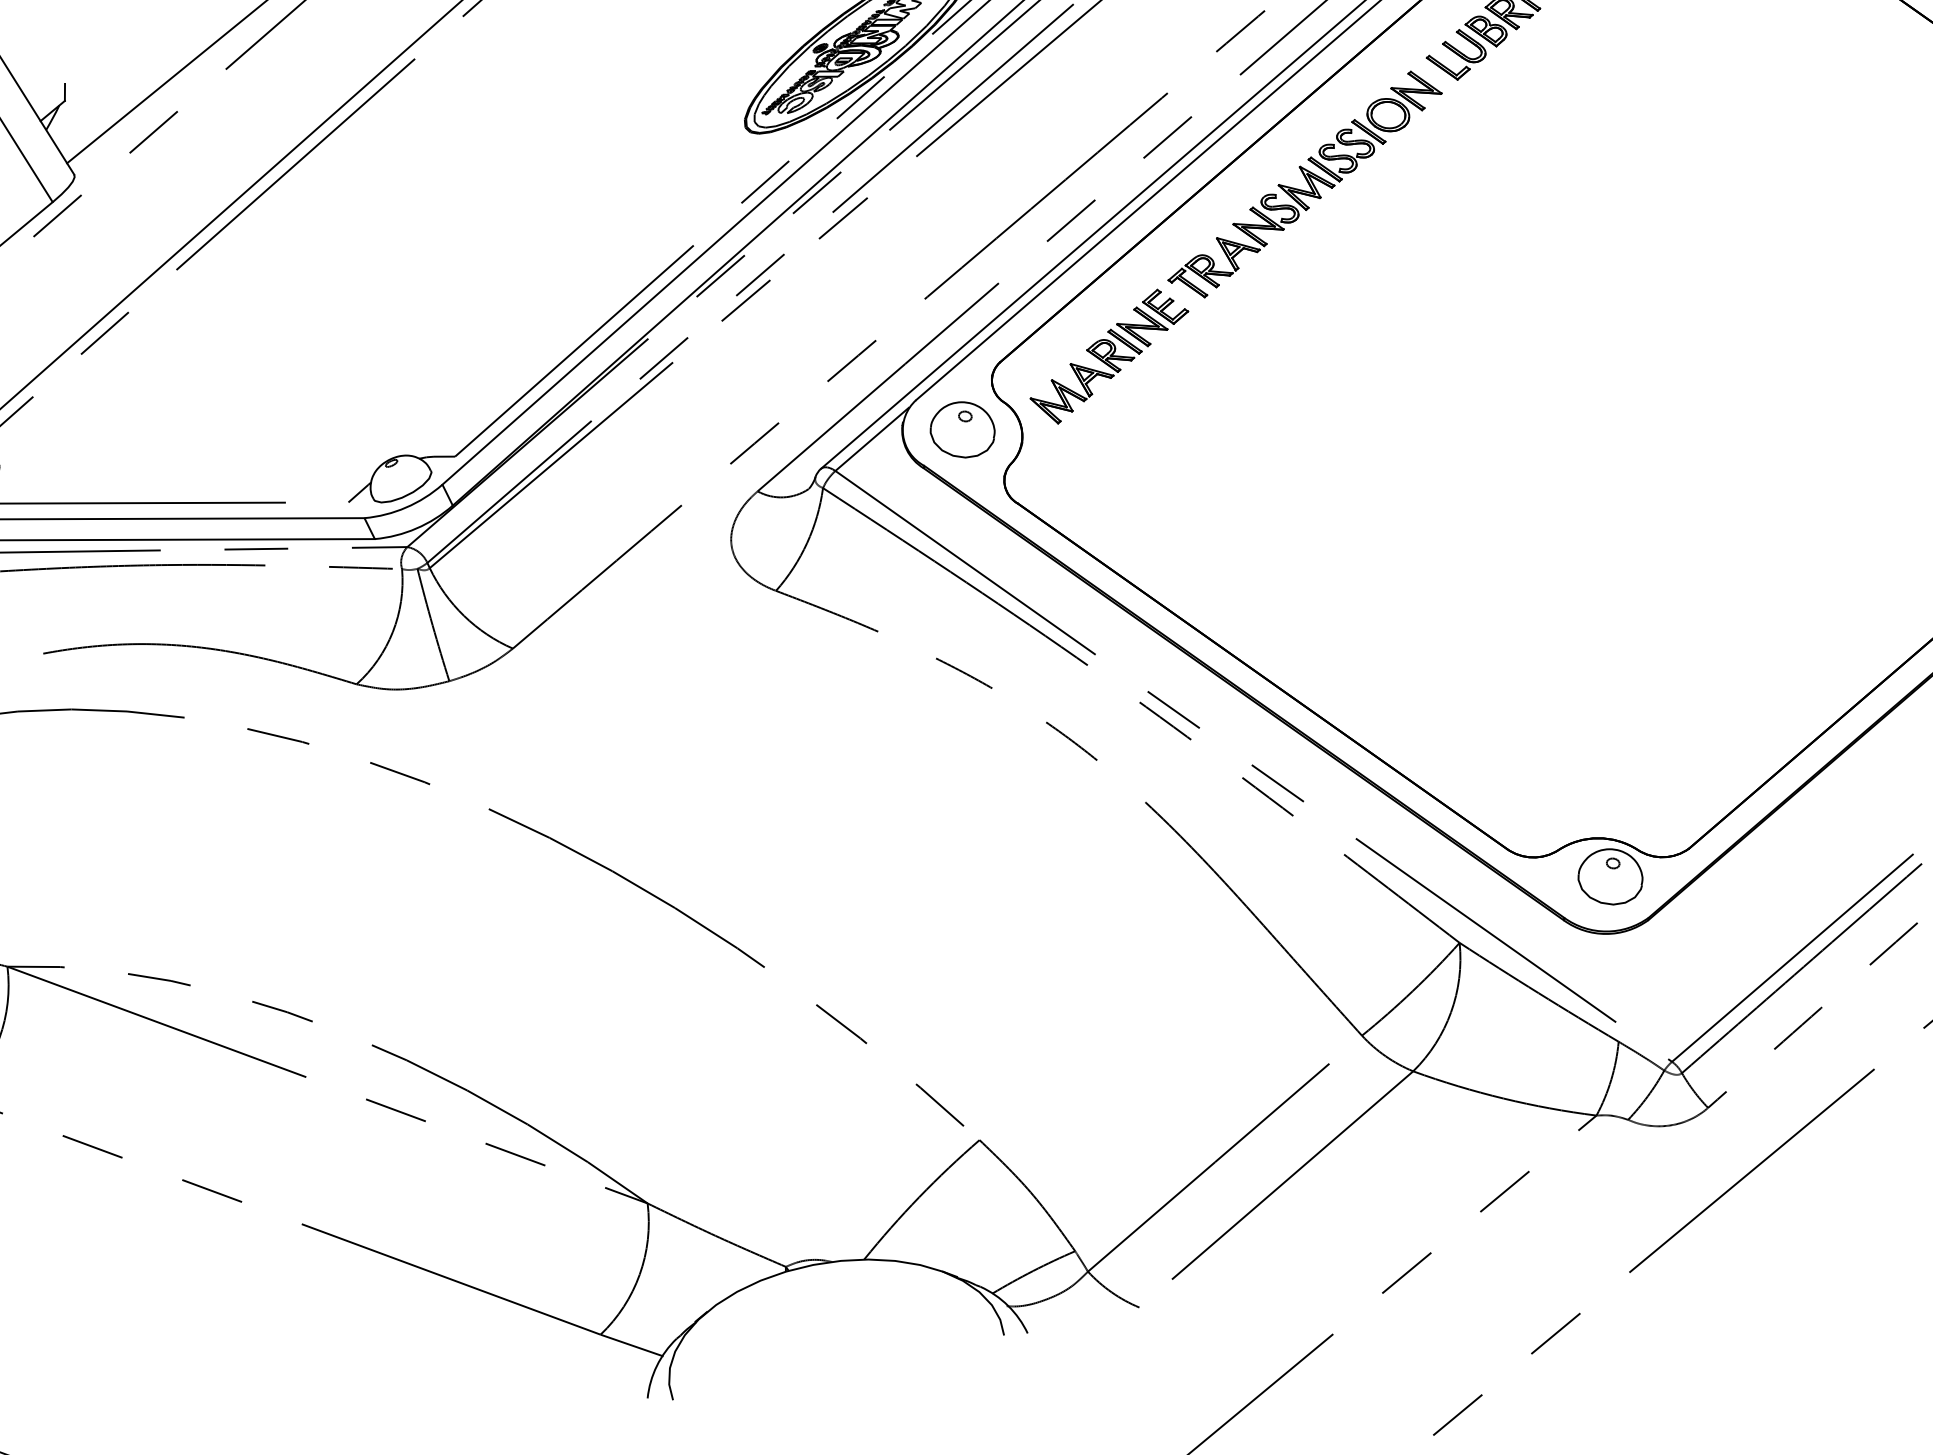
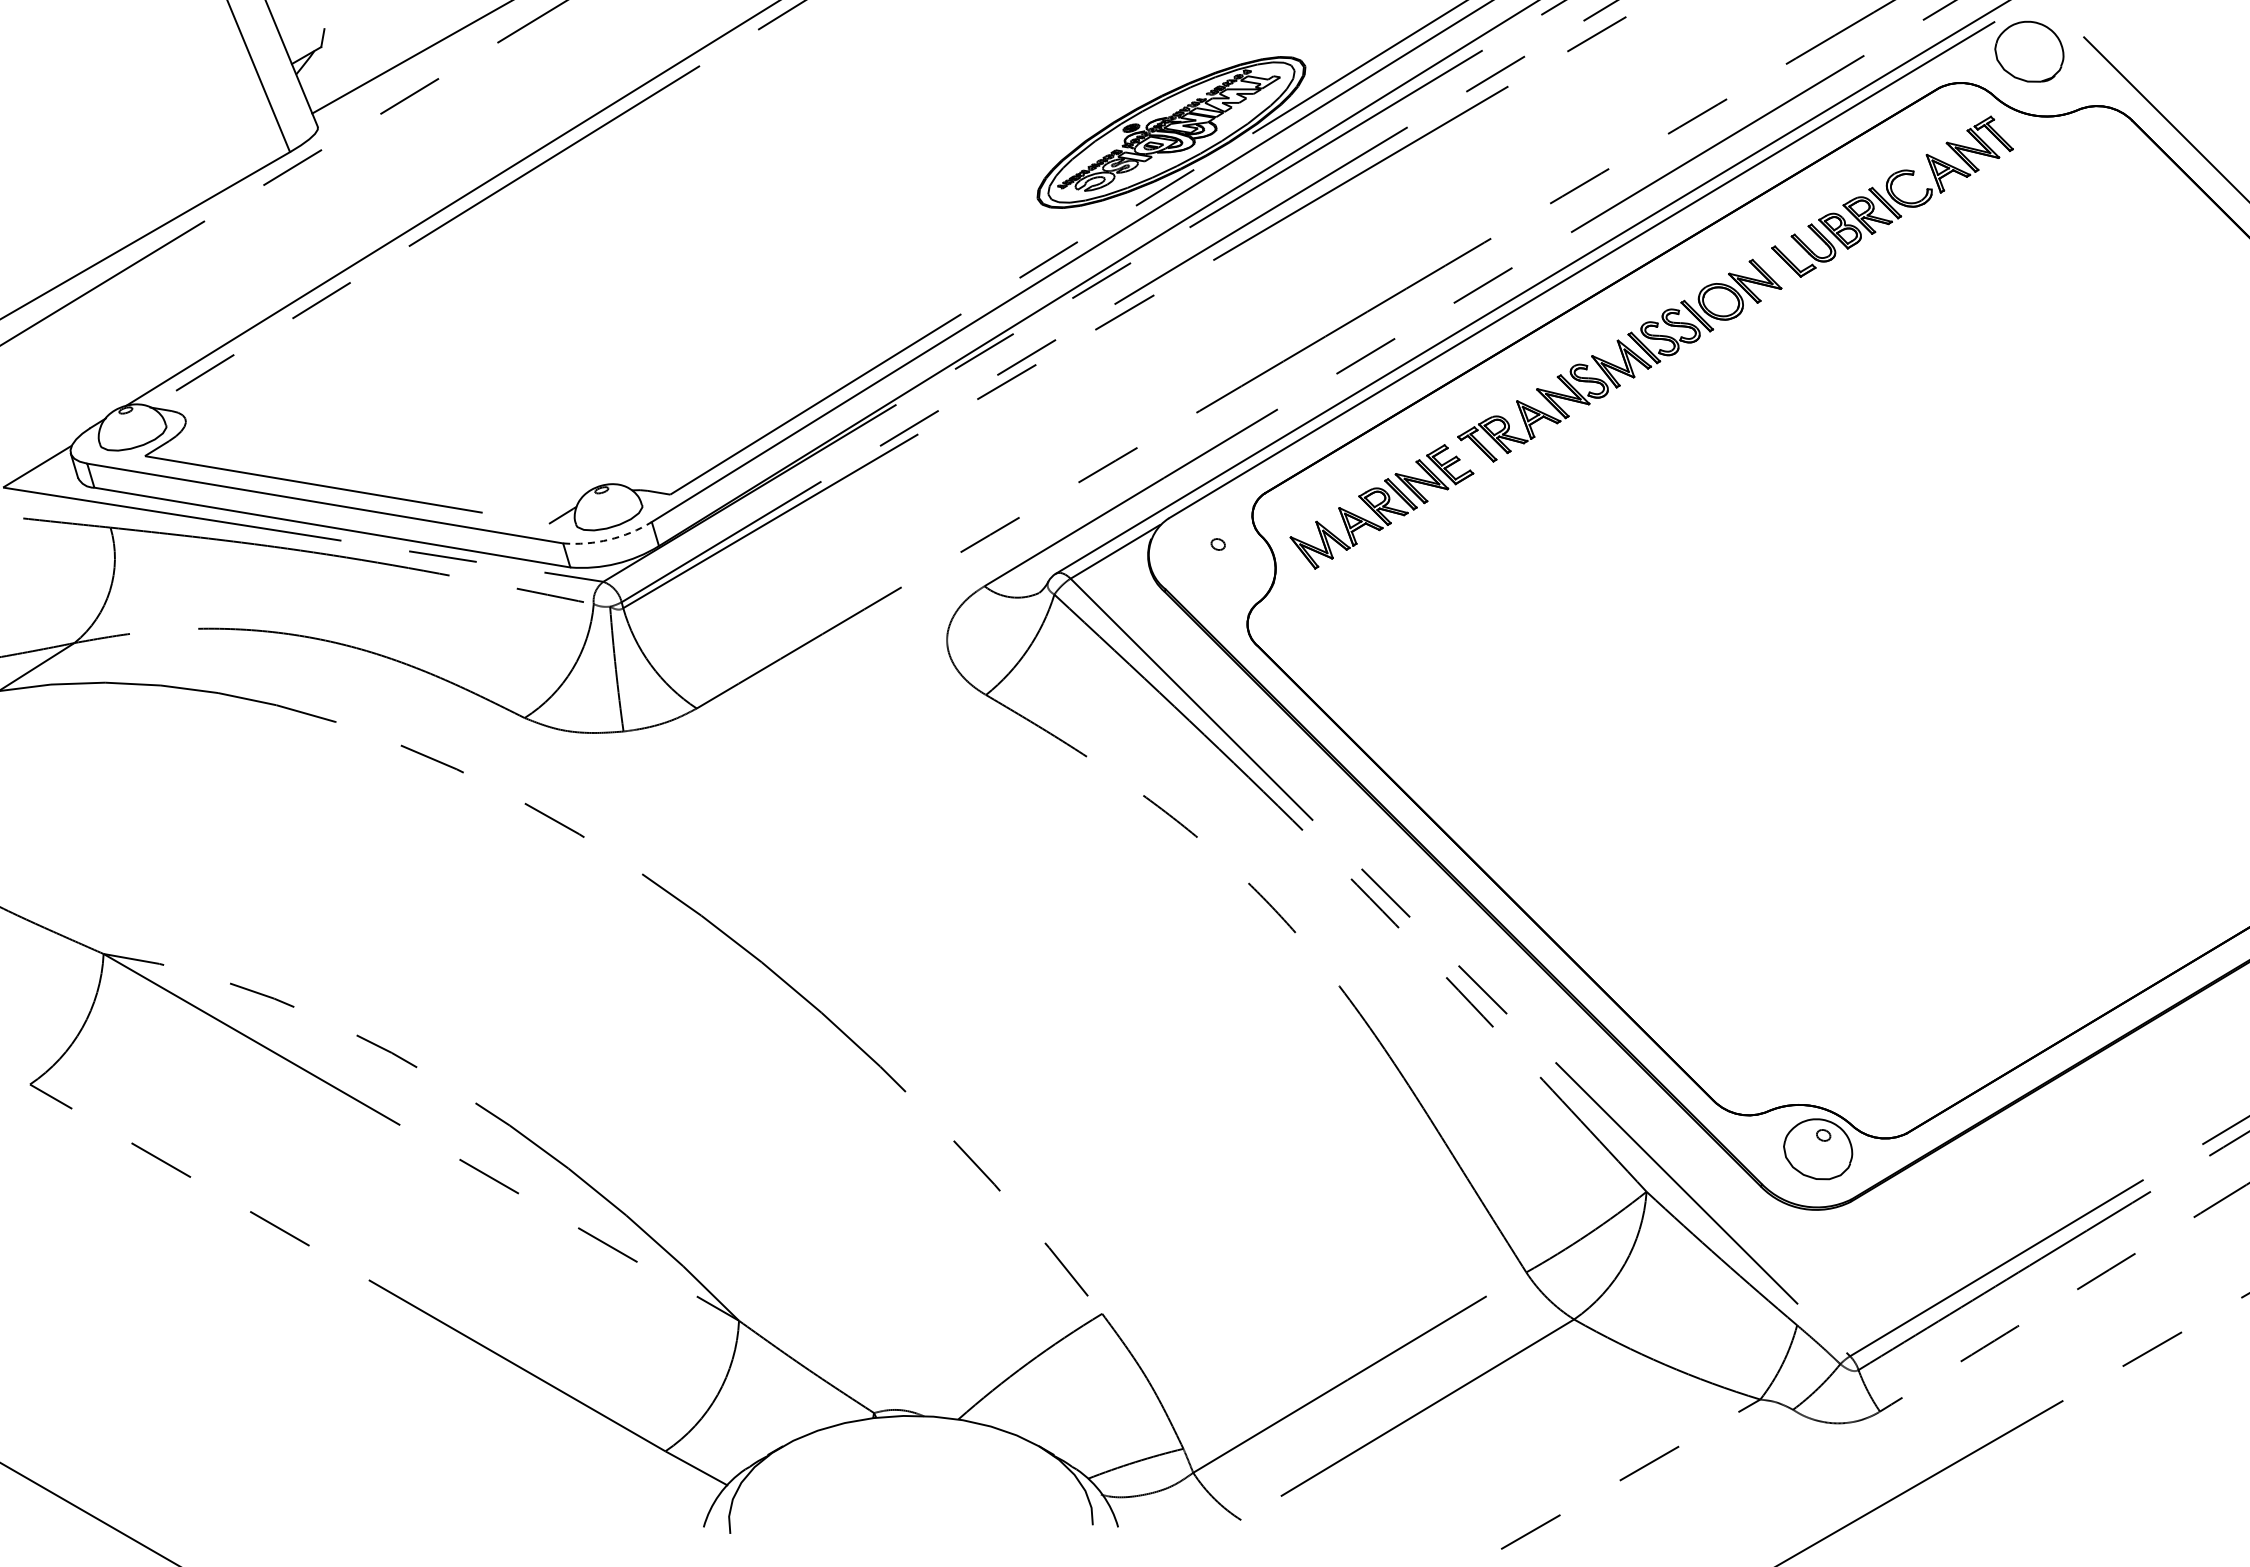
part: (962, 430) -> (1212, 558), removed
arc: (406, 507) -> (609, 539), solid -> dashed

